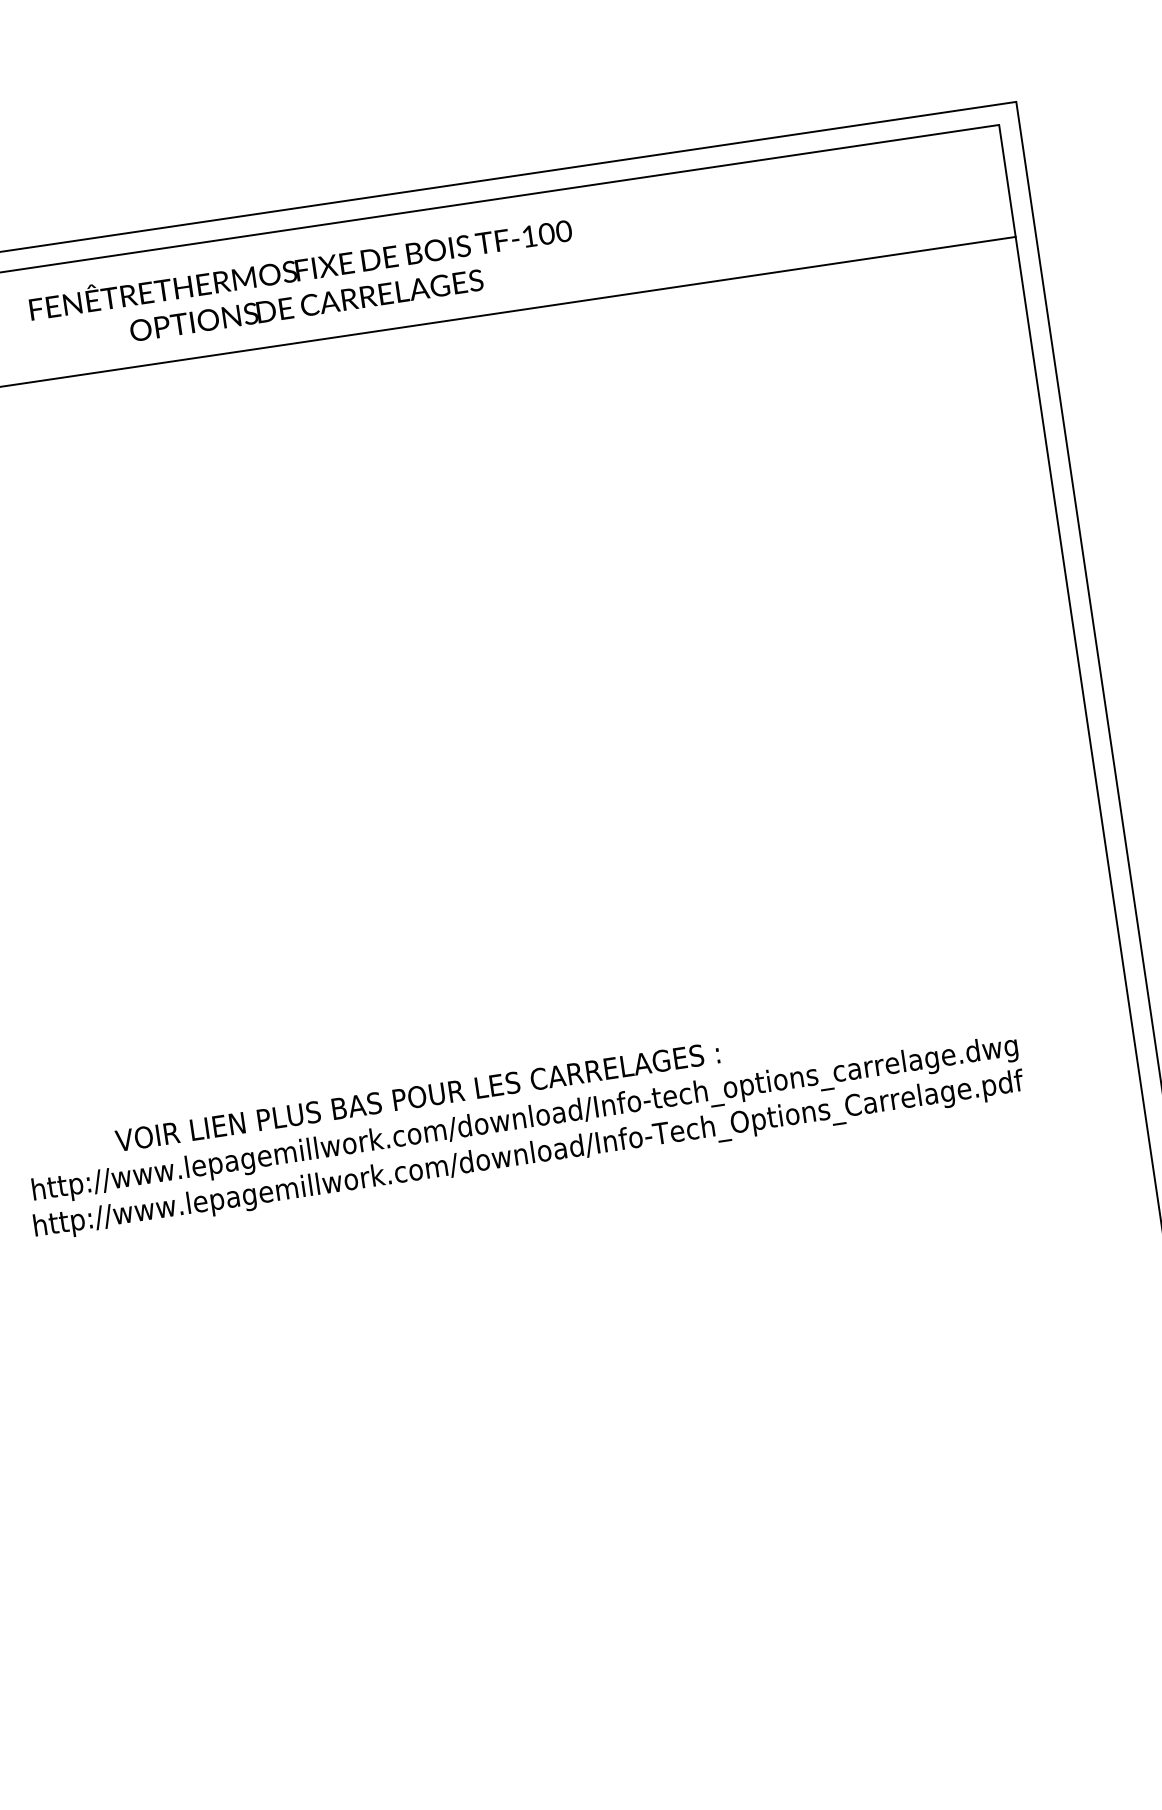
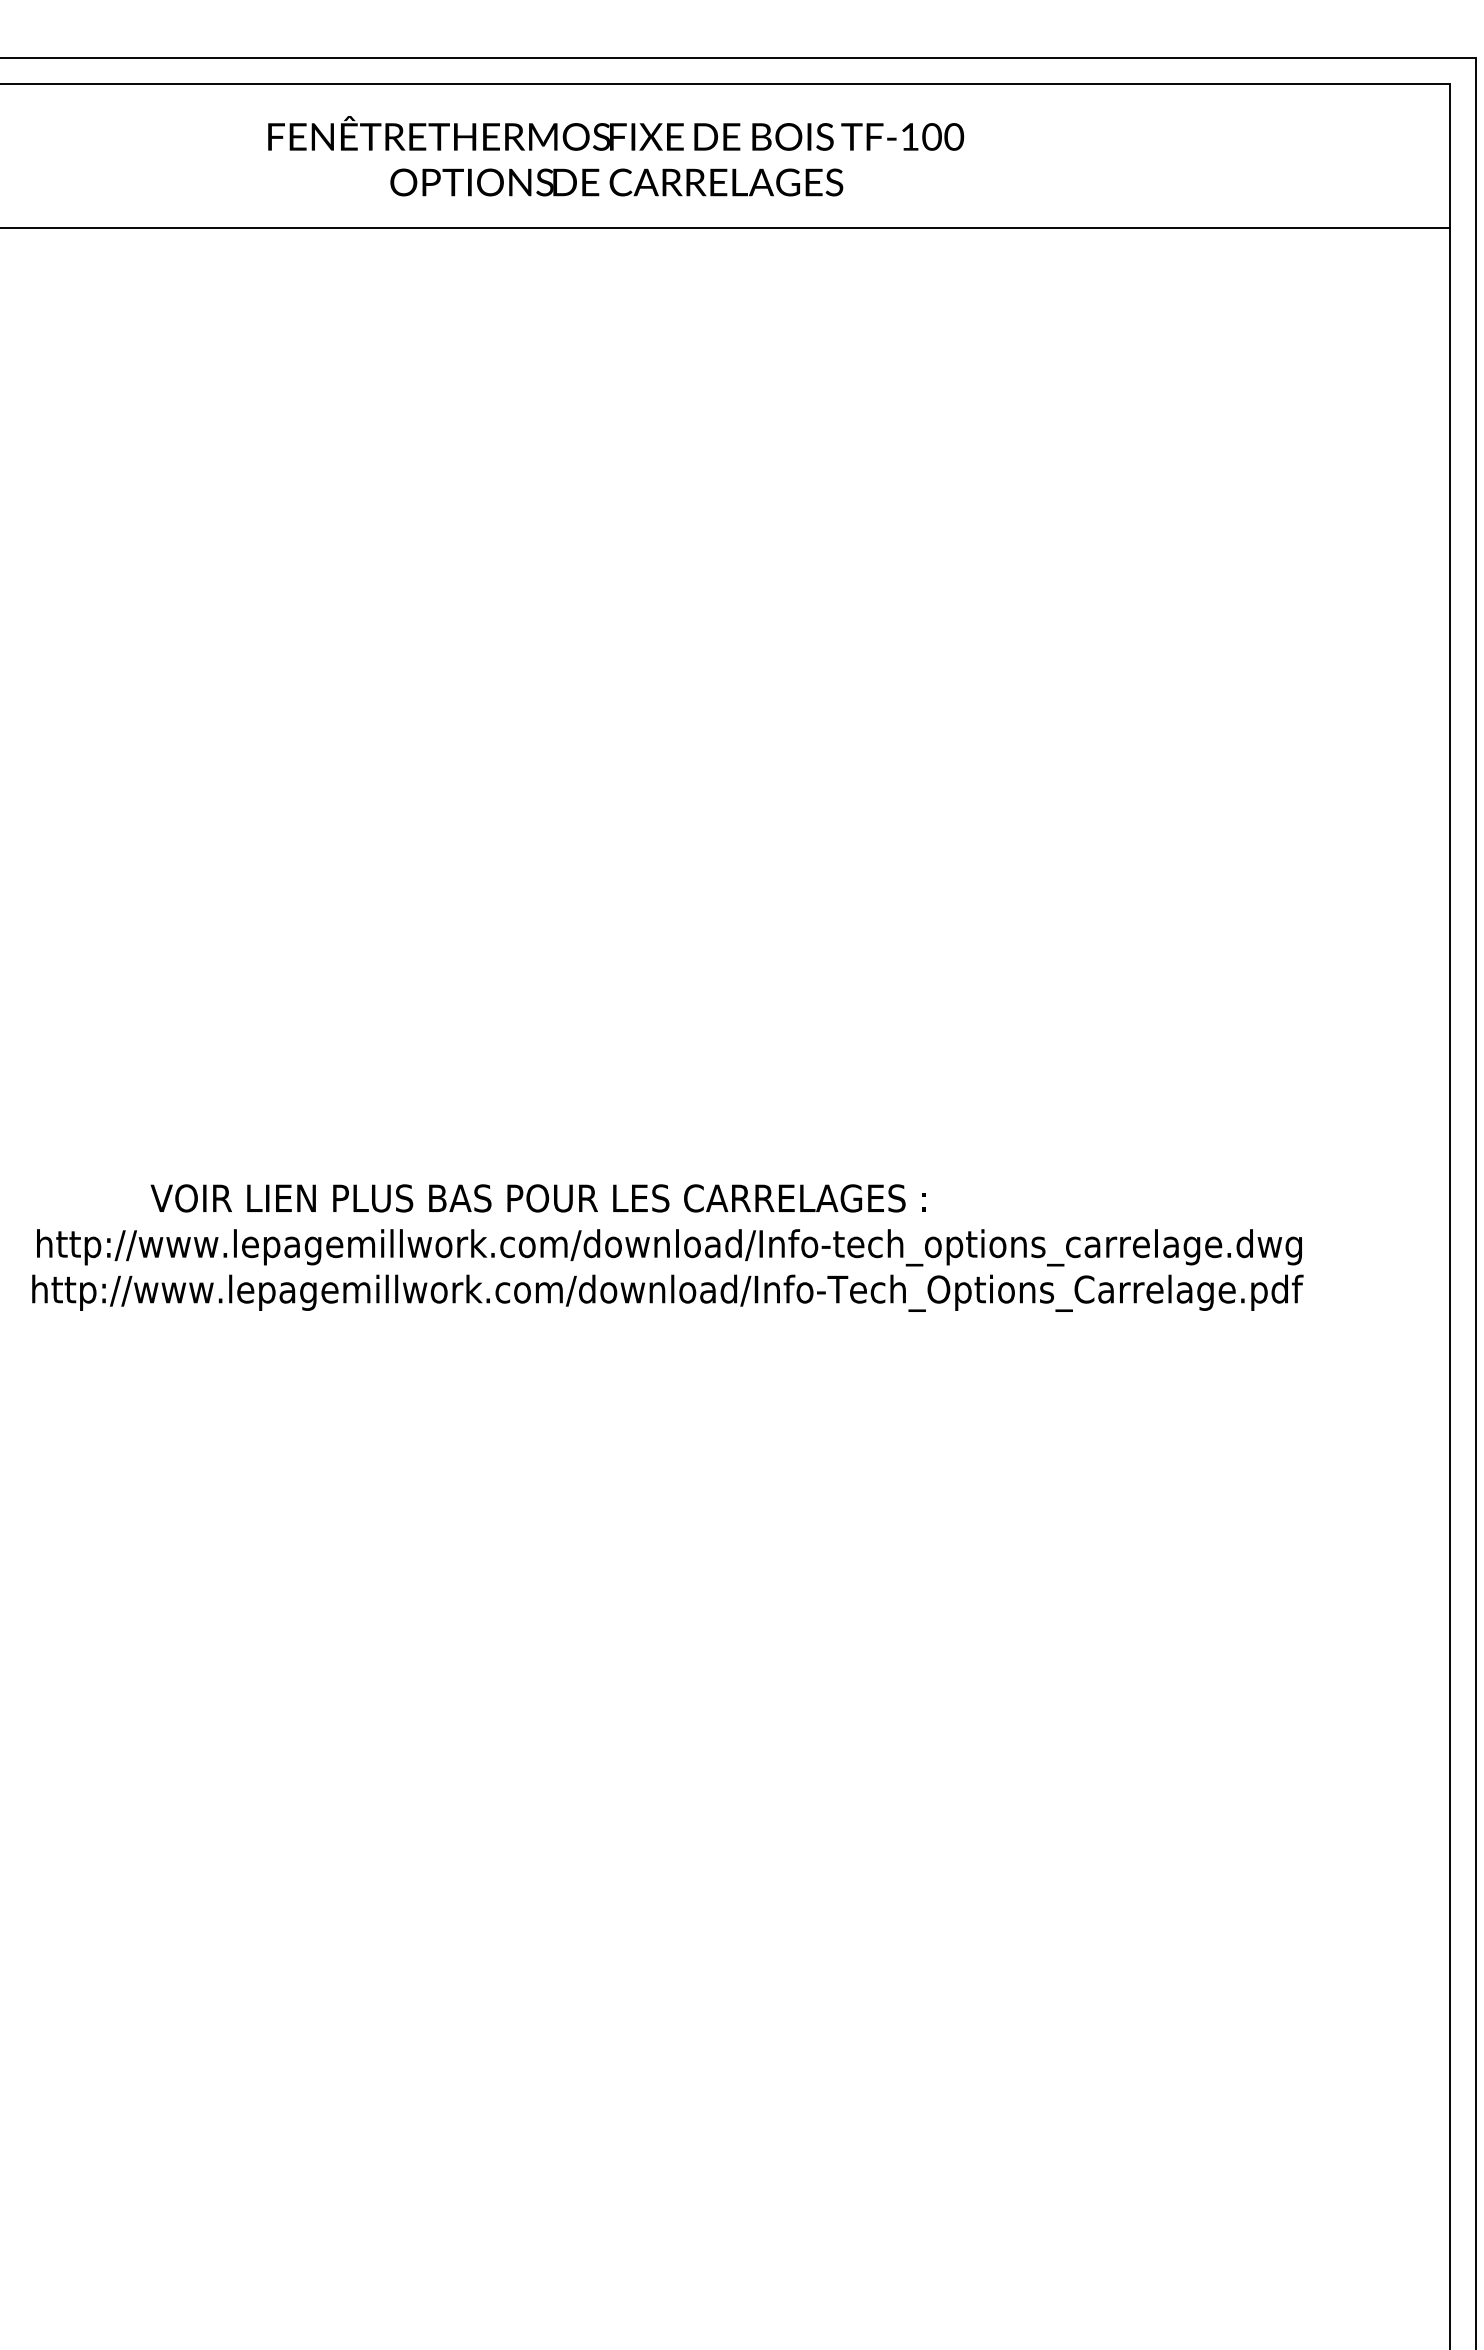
text: (303, 285) -> (616, 156), moved

